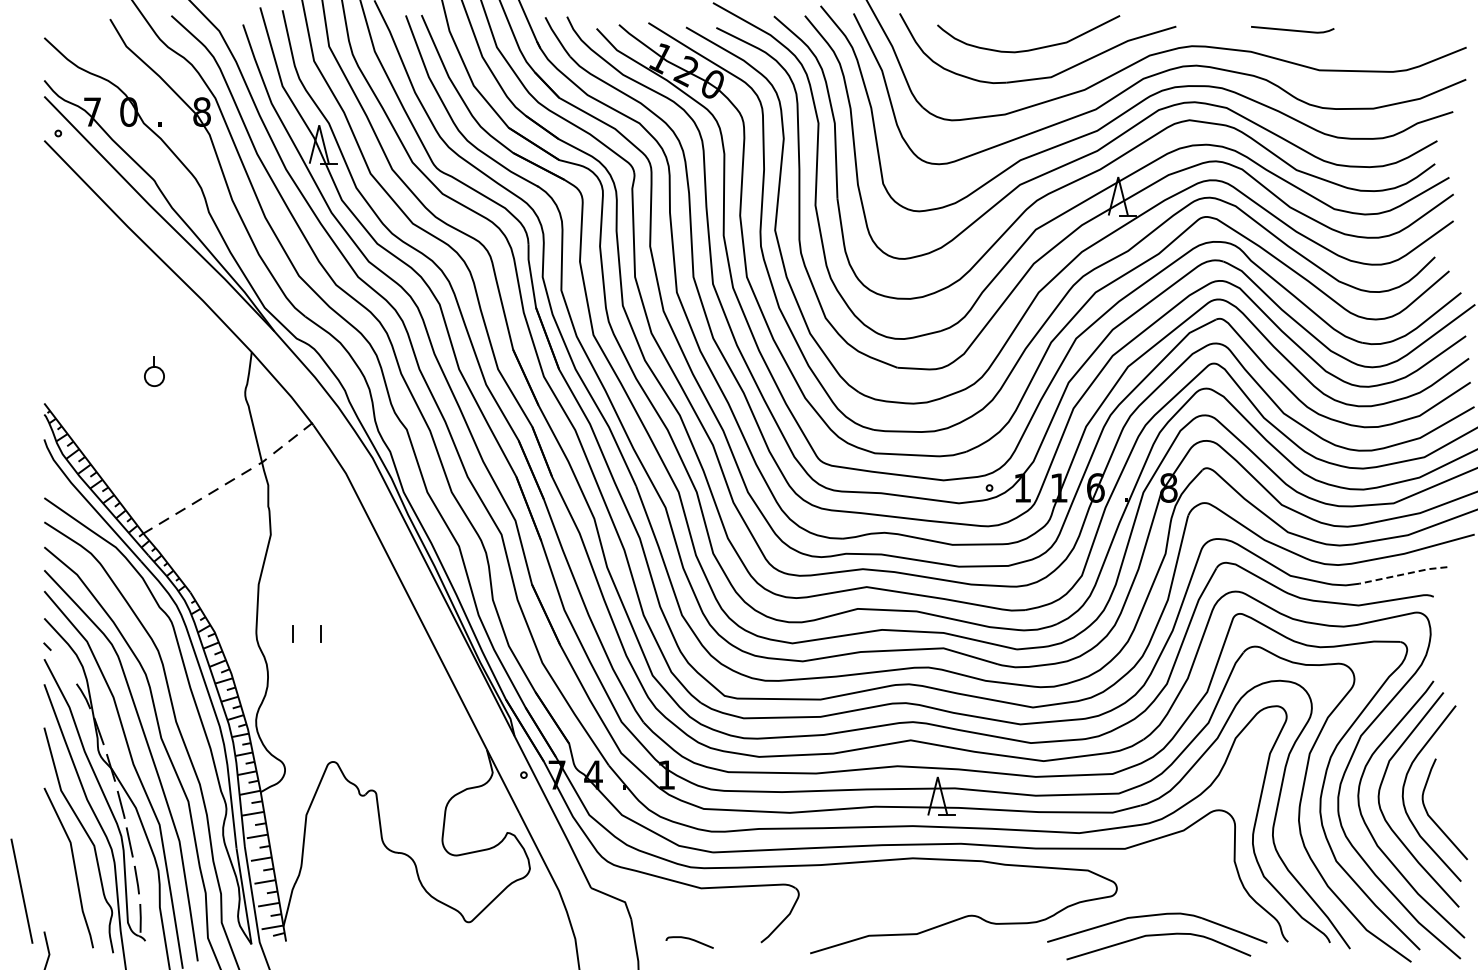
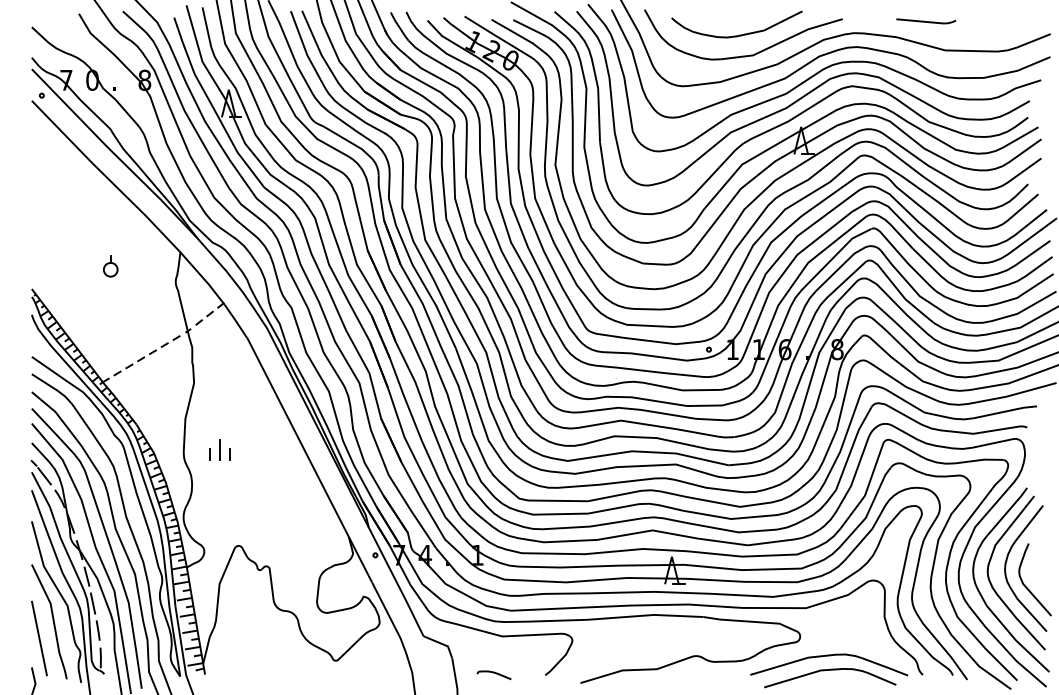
line: (1403, 574) -> (1005, 411), dashed -> solid
line: (307, 627) -> (220, 449), added
line: (61, 664) -> (44, 476), added
line: (21, 890) -> (39, 638), moved

